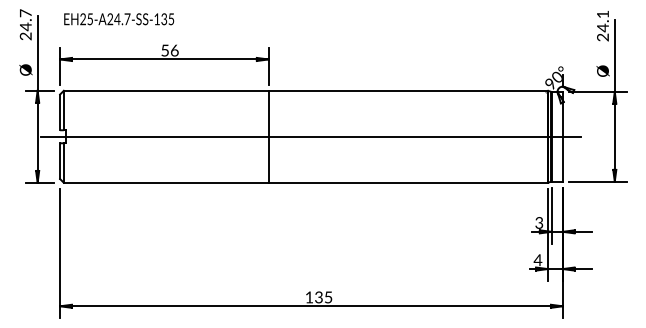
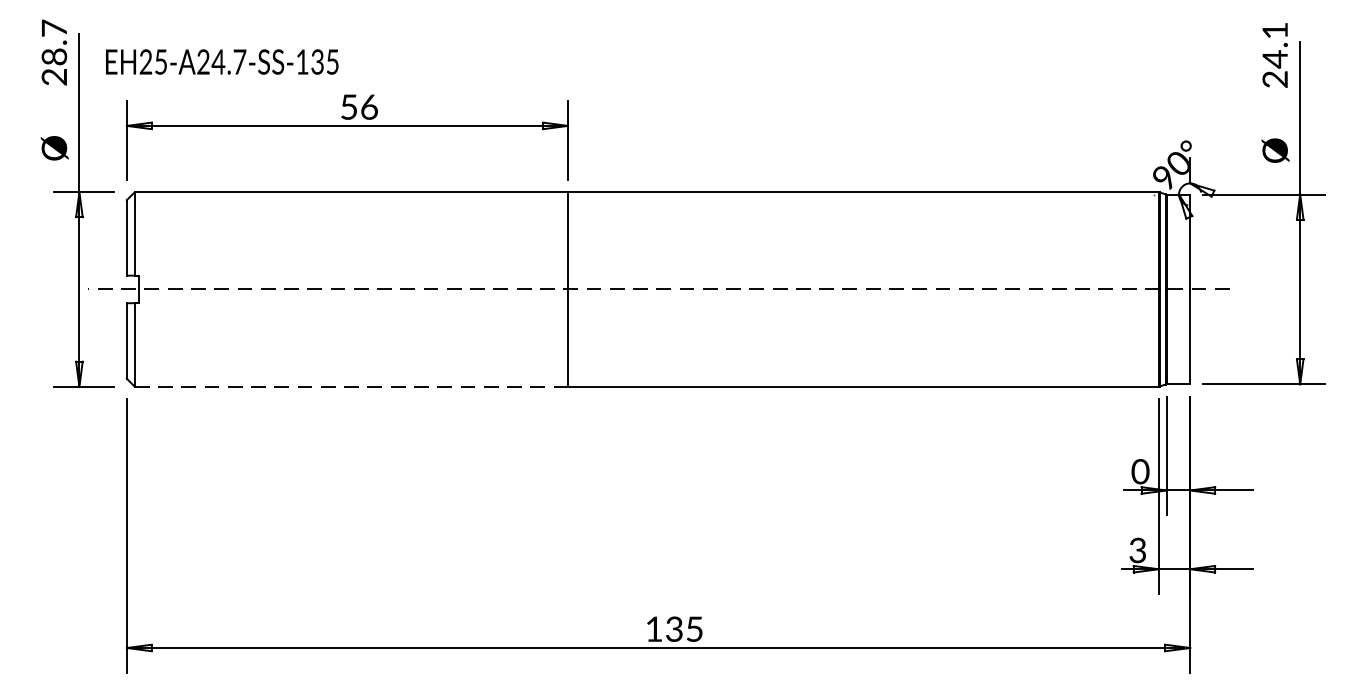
text: (119, 19) -> (222, 62), moved
text: (25, 26) -> (53, 56), 24.7 -> 28.7
line: (311, 136) -> (658, 288), solid -> dashed
line: (166, 182) -> (351, 386), solid -> dashed
text: (539, 222) -> (1140, 470), 3 -> 0
text: (537, 260) -> (1136, 551), 4 -> 3

